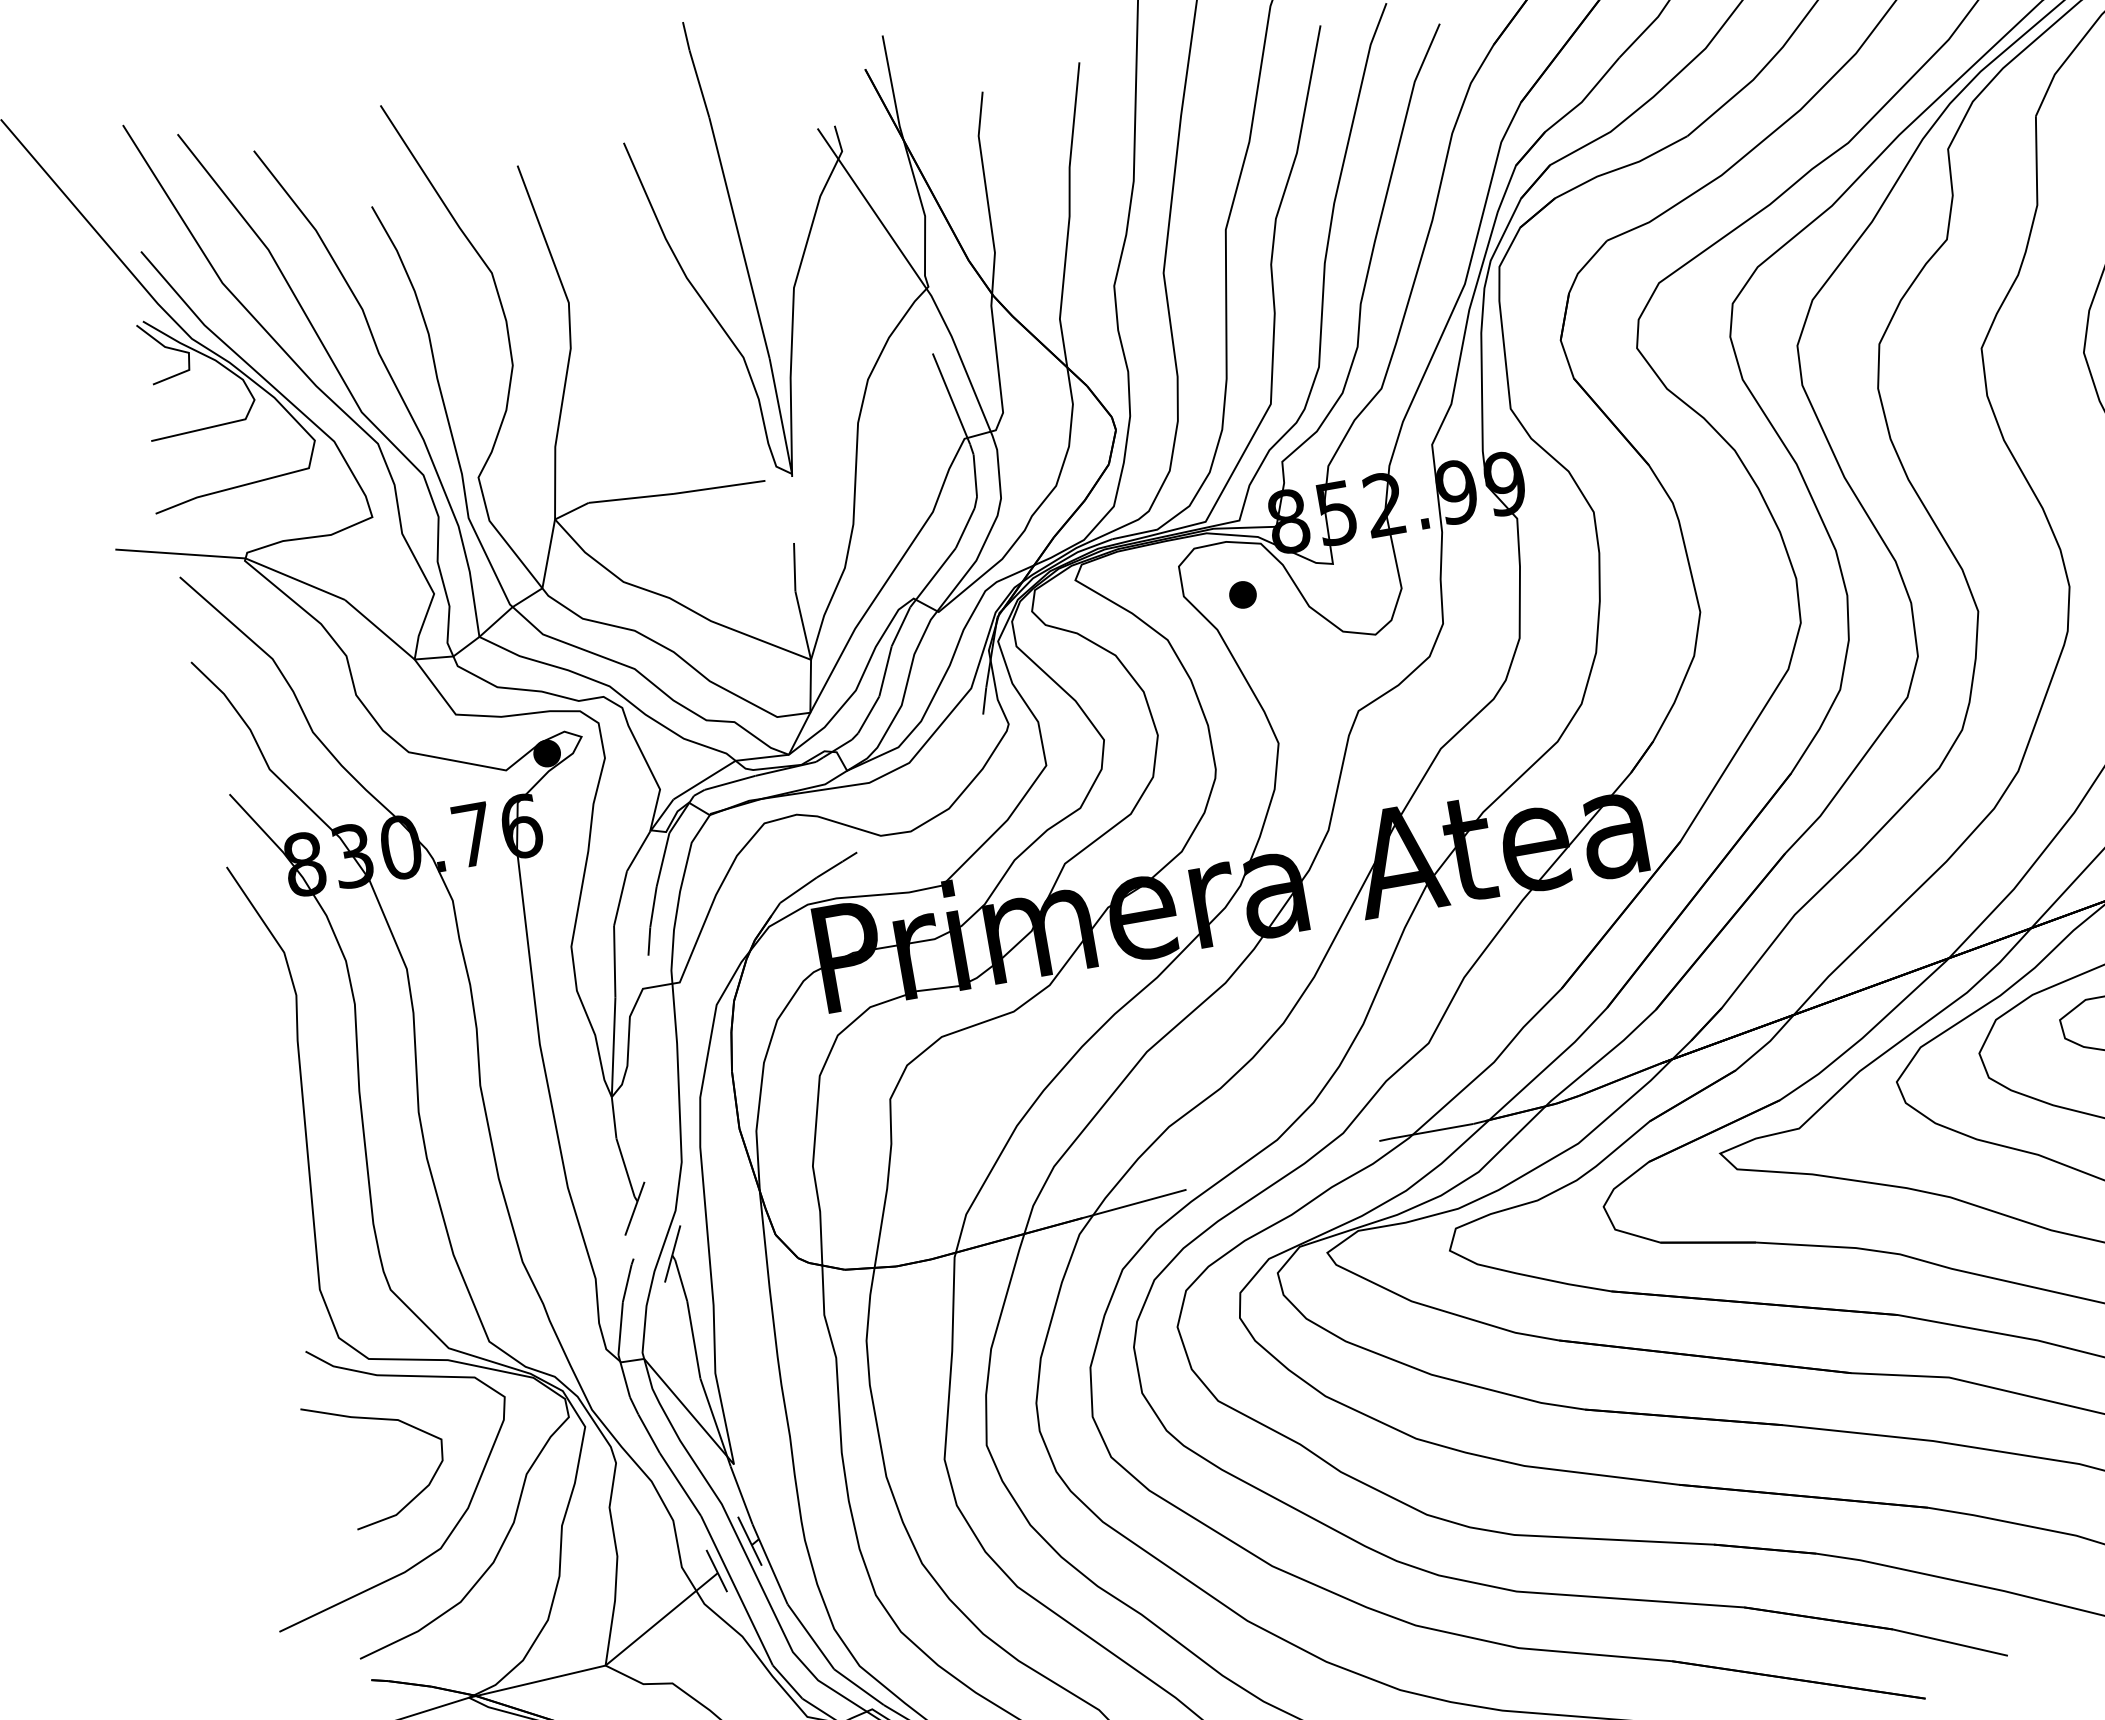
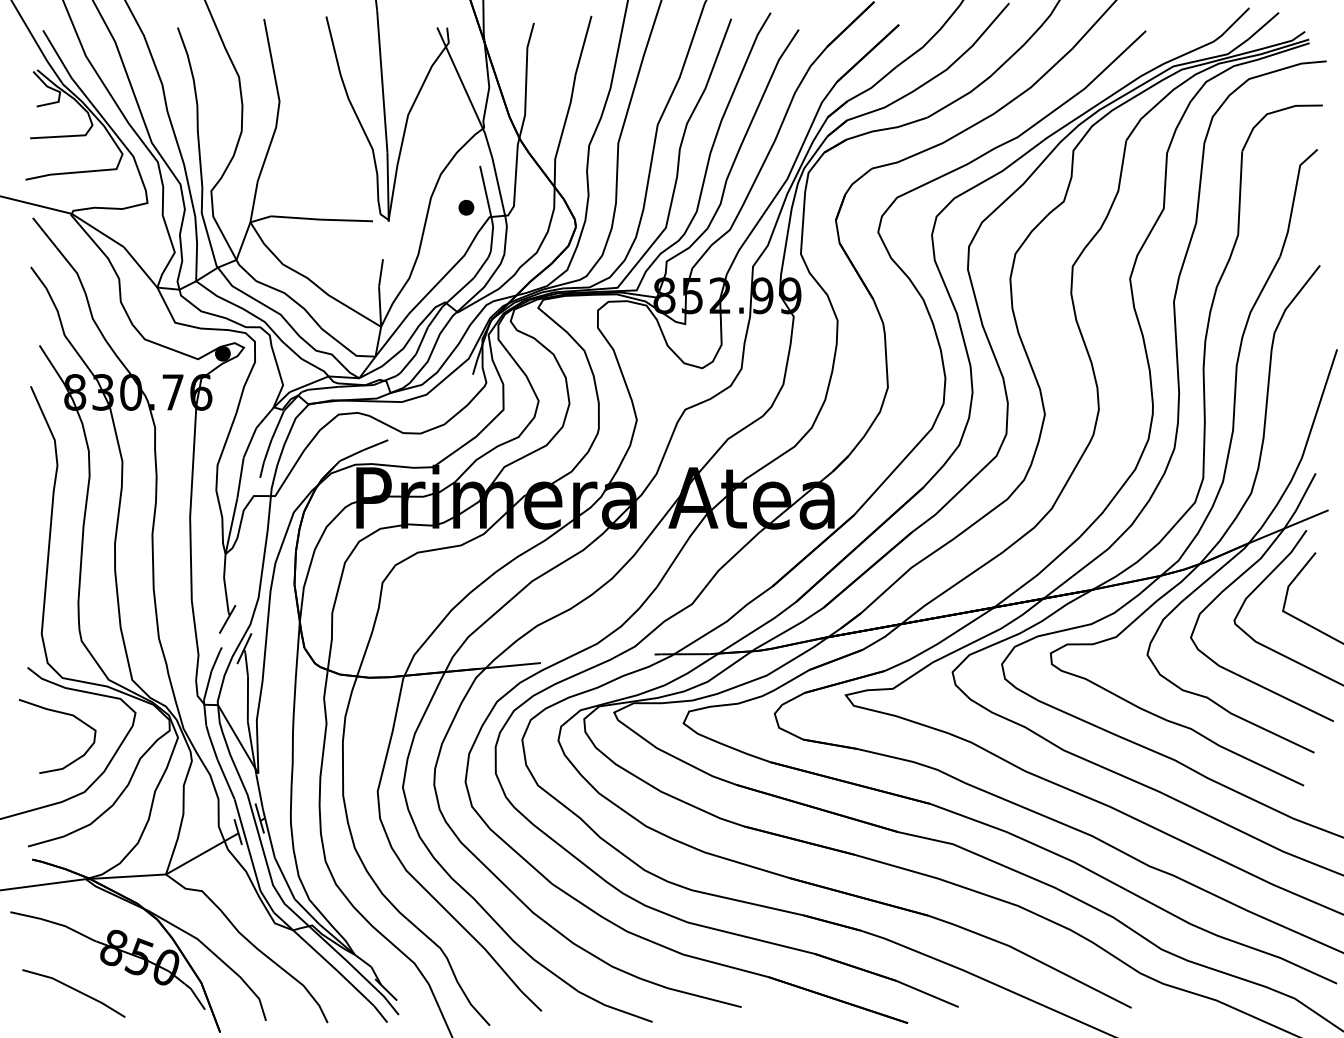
part: (1243, 594) -> (466, 207), moved

